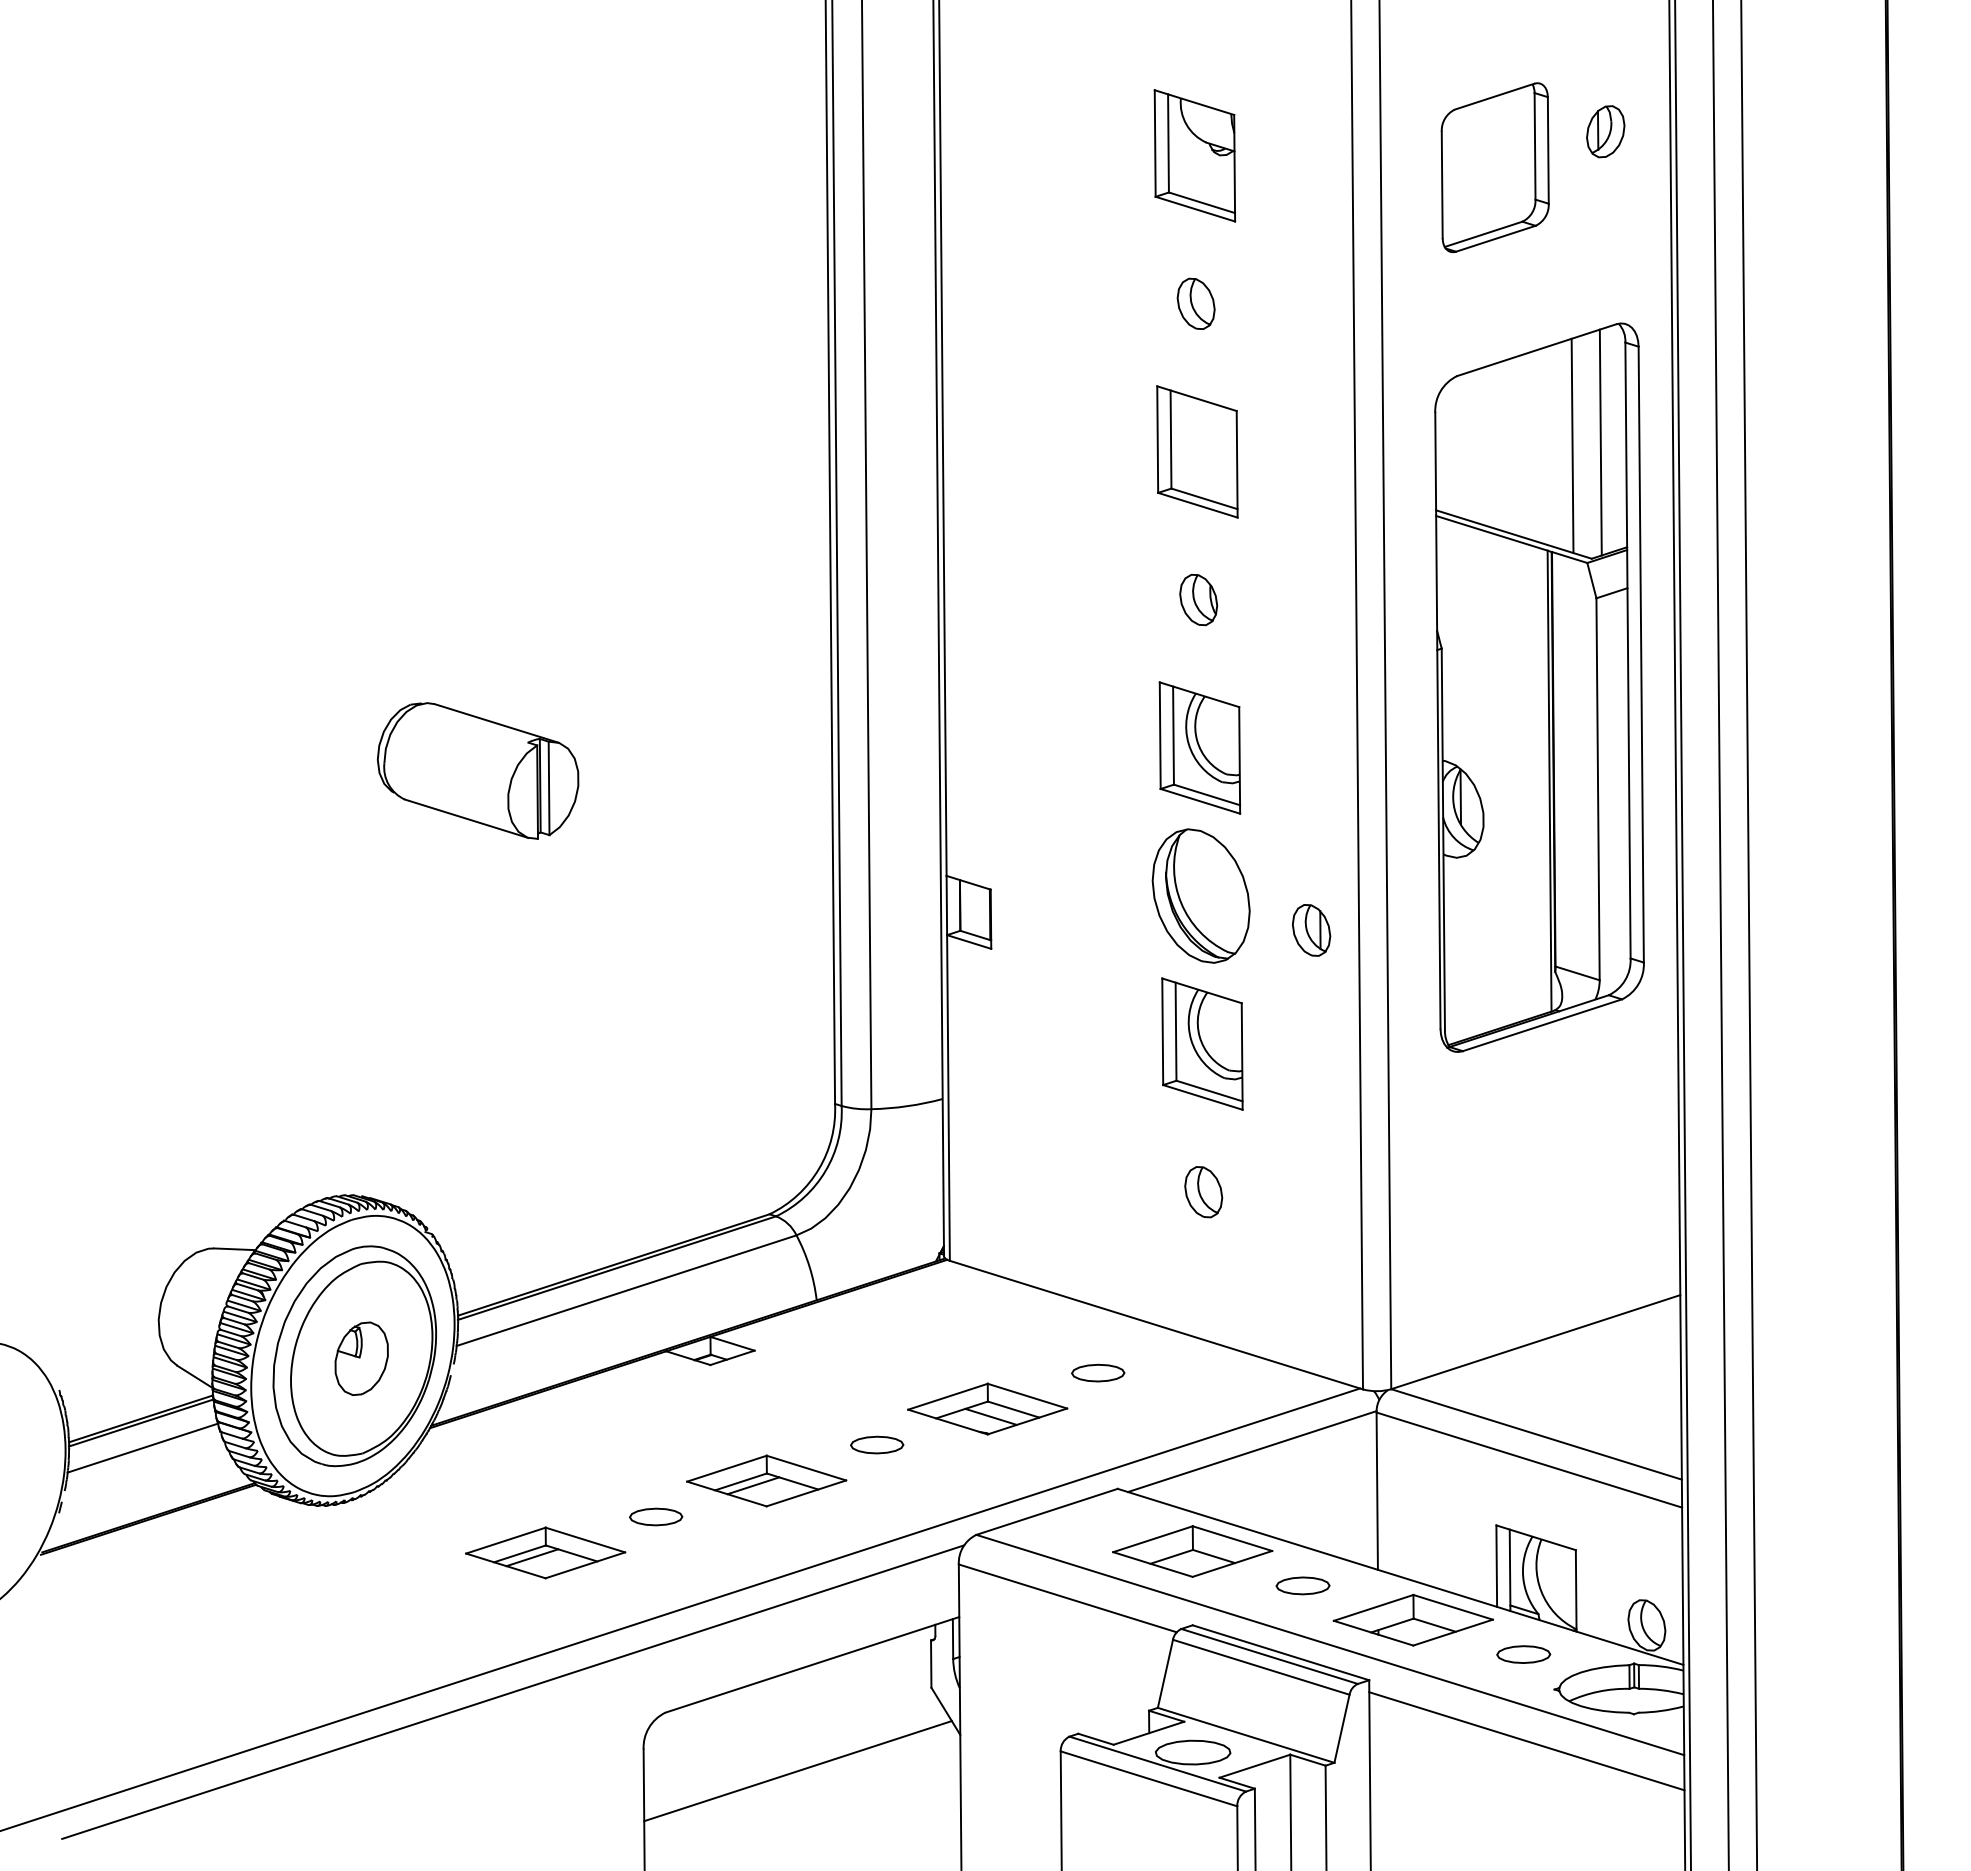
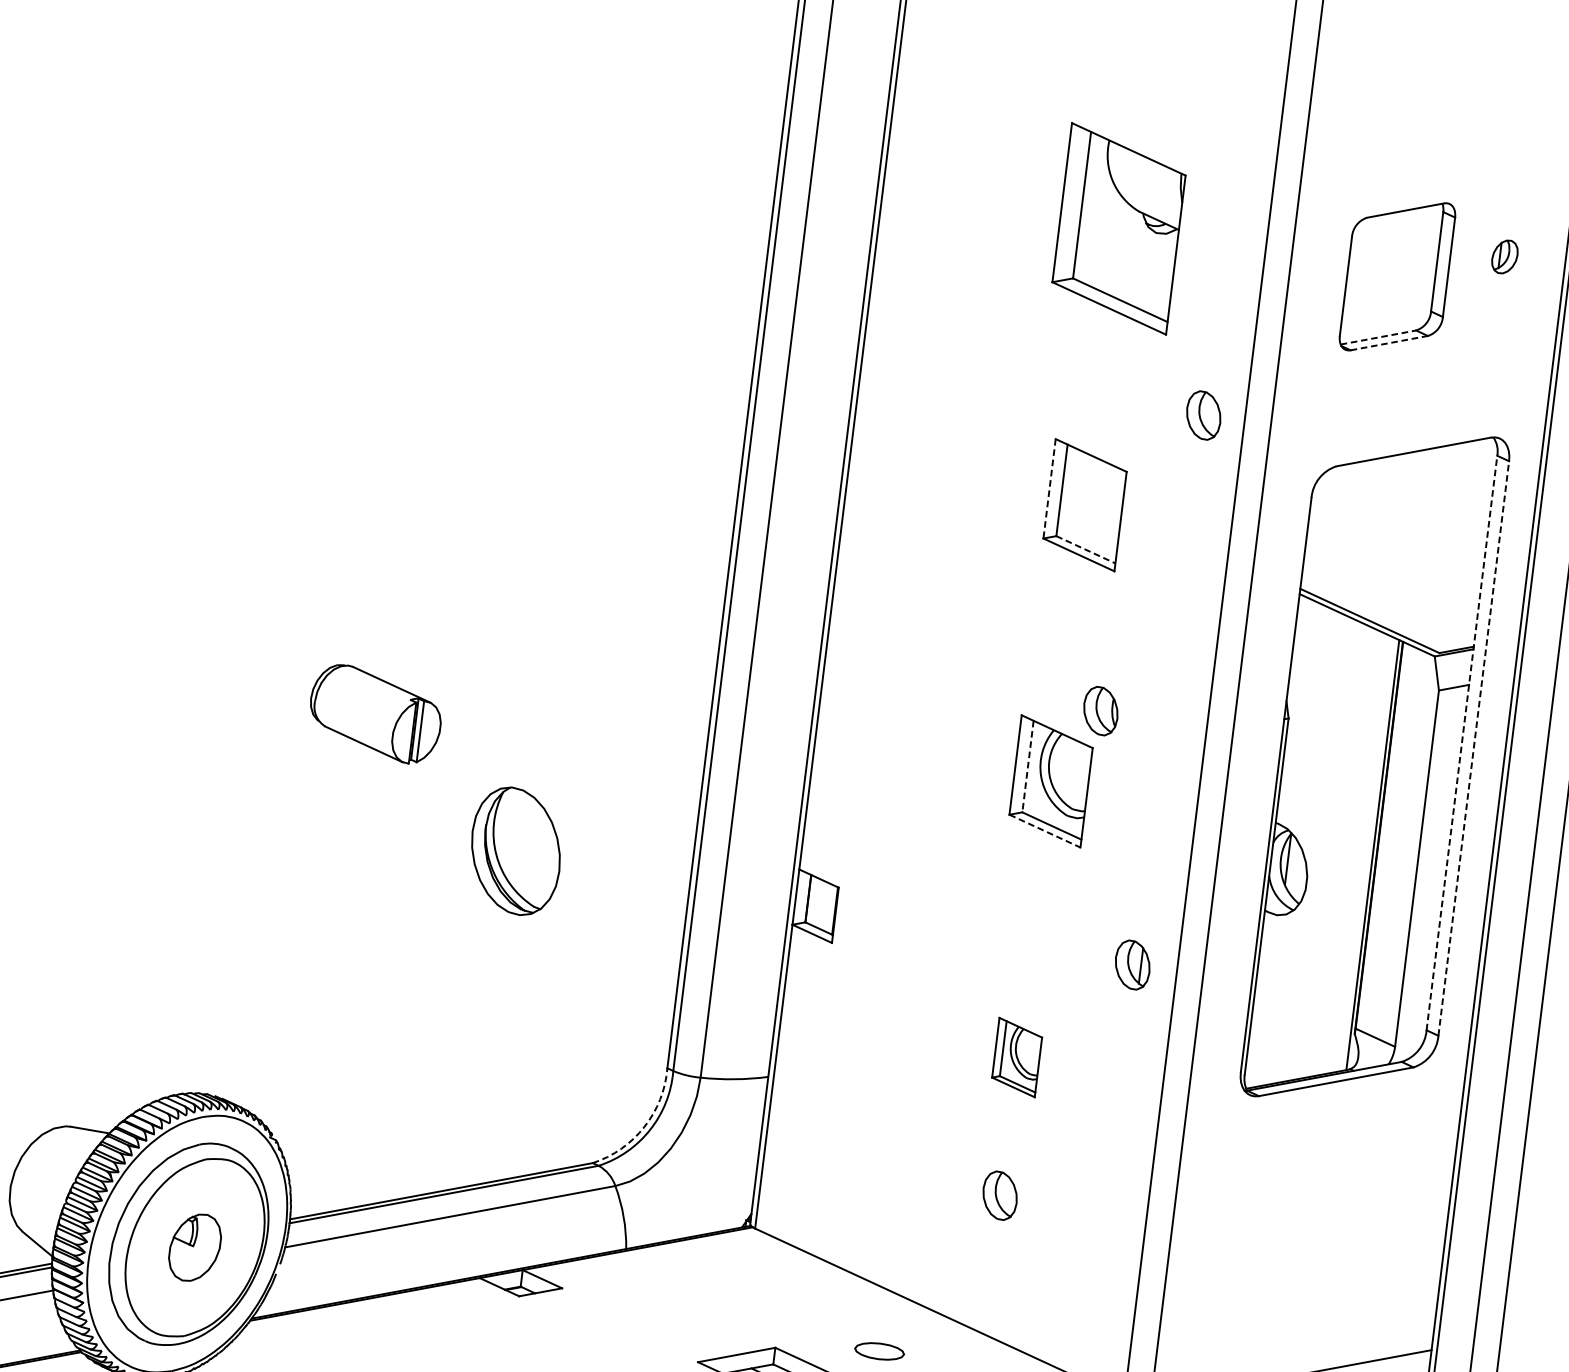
part: (1605, 131) -> (1504, 256), size x0.7
part: (1194, 155) -> (1118, 228), size x1.6
line: (1483, 234) -> (1378, 337), solid -> dashed
line: (1495, 238) -> (1389, 342), solid -> dashed
part: (1195, 303) -> (1203, 415), moved
line: (1157, 440) -> (1049, 489), solid -> dashed
line: (1600, 442) -> (1461, 545), removed
line: (1572, 445) -> (1435, 545), removed
line: (1204, 498) -> (1085, 549), solid -> dashed
part: (1198, 599) -> (1100, 710), moved
line: (1628, 650) -> (1462, 743), solid -> dashed
line: (1641, 654) -> (1474, 748), solid -> dashed
line: (1173, 736) -> (1027, 767), solid -> dashed
part: (477, 770) -> (375, 713), size x0.7
line: (1200, 801) -> (1045, 831), solid -> dashed
part: (1200, 895) -> (515, 850), moved
part: (1202, 1043) -> (1017, 1057), size x0.6
arc: (818, 1169) -> (643, 1127), solid -> dashed

